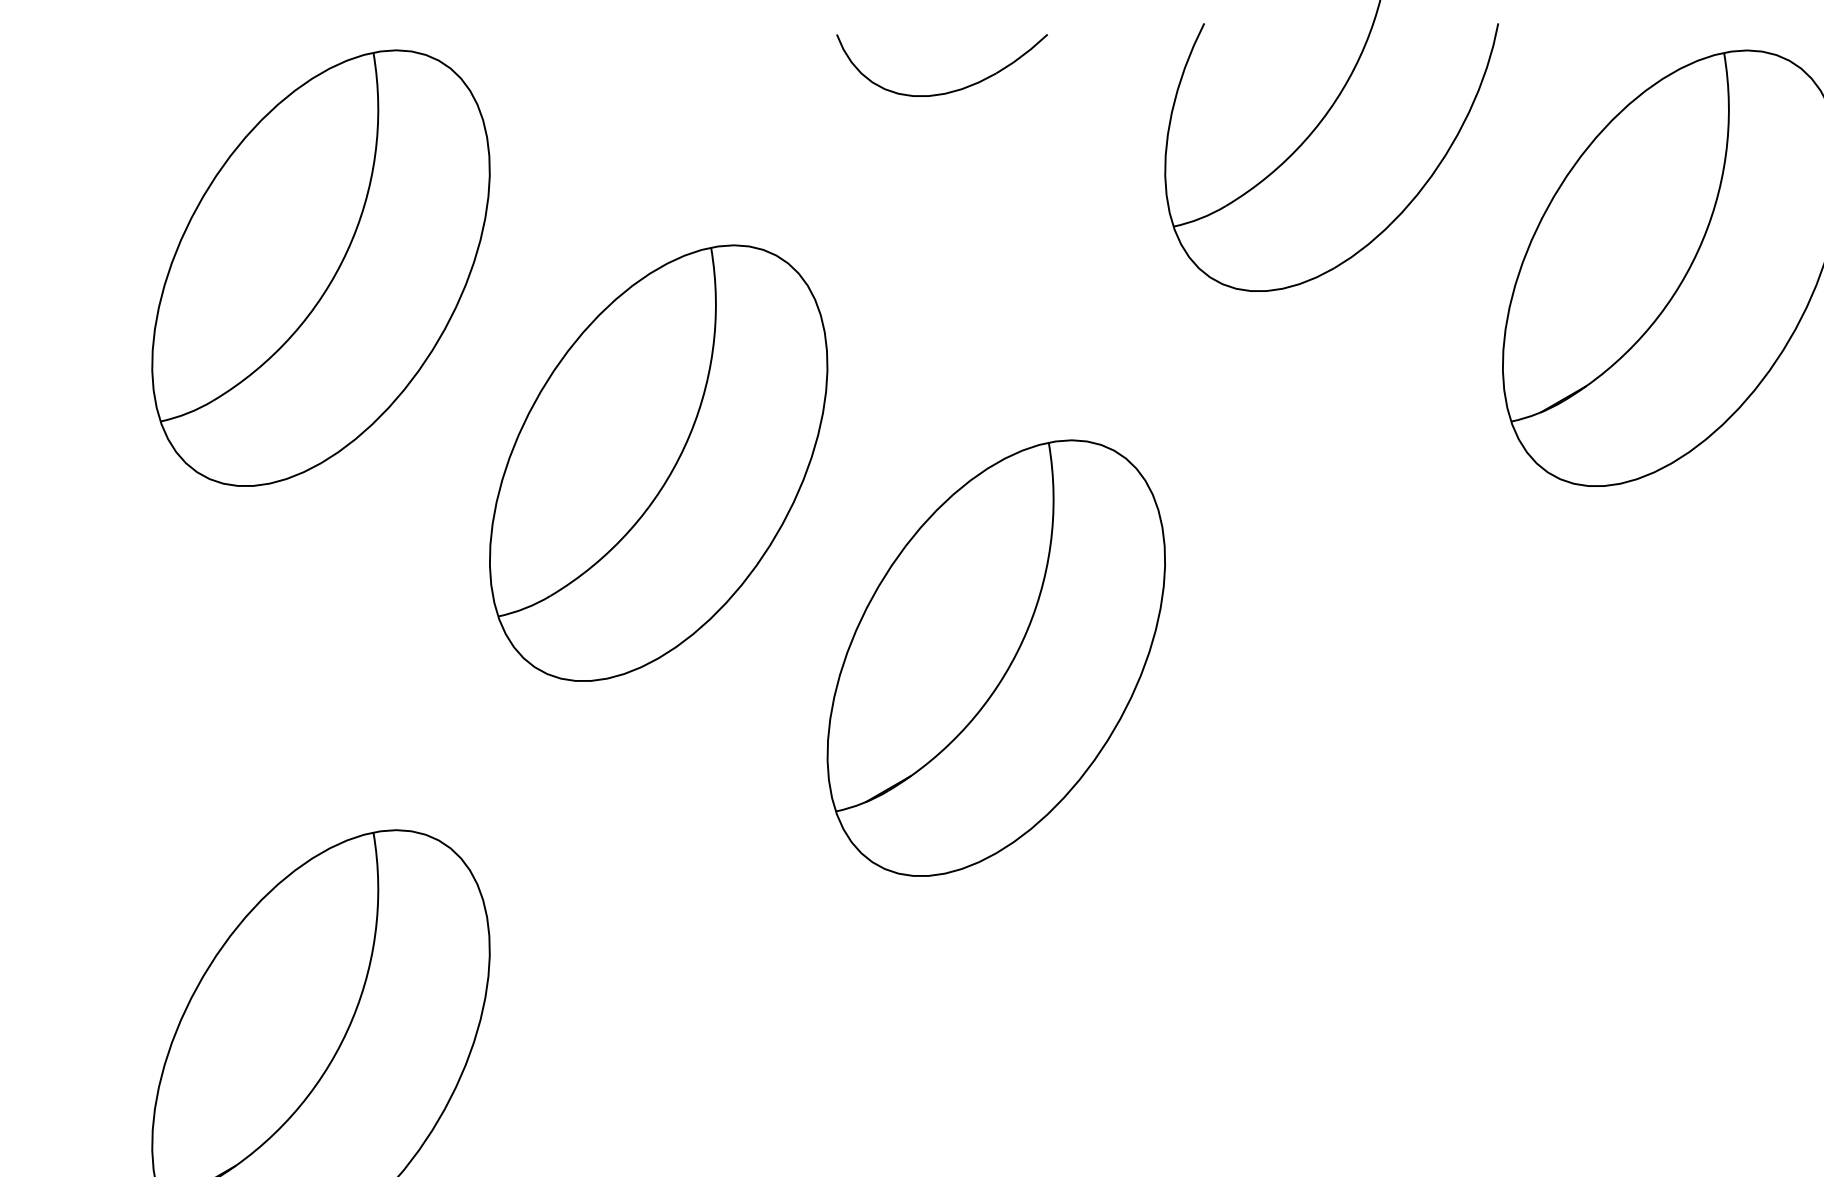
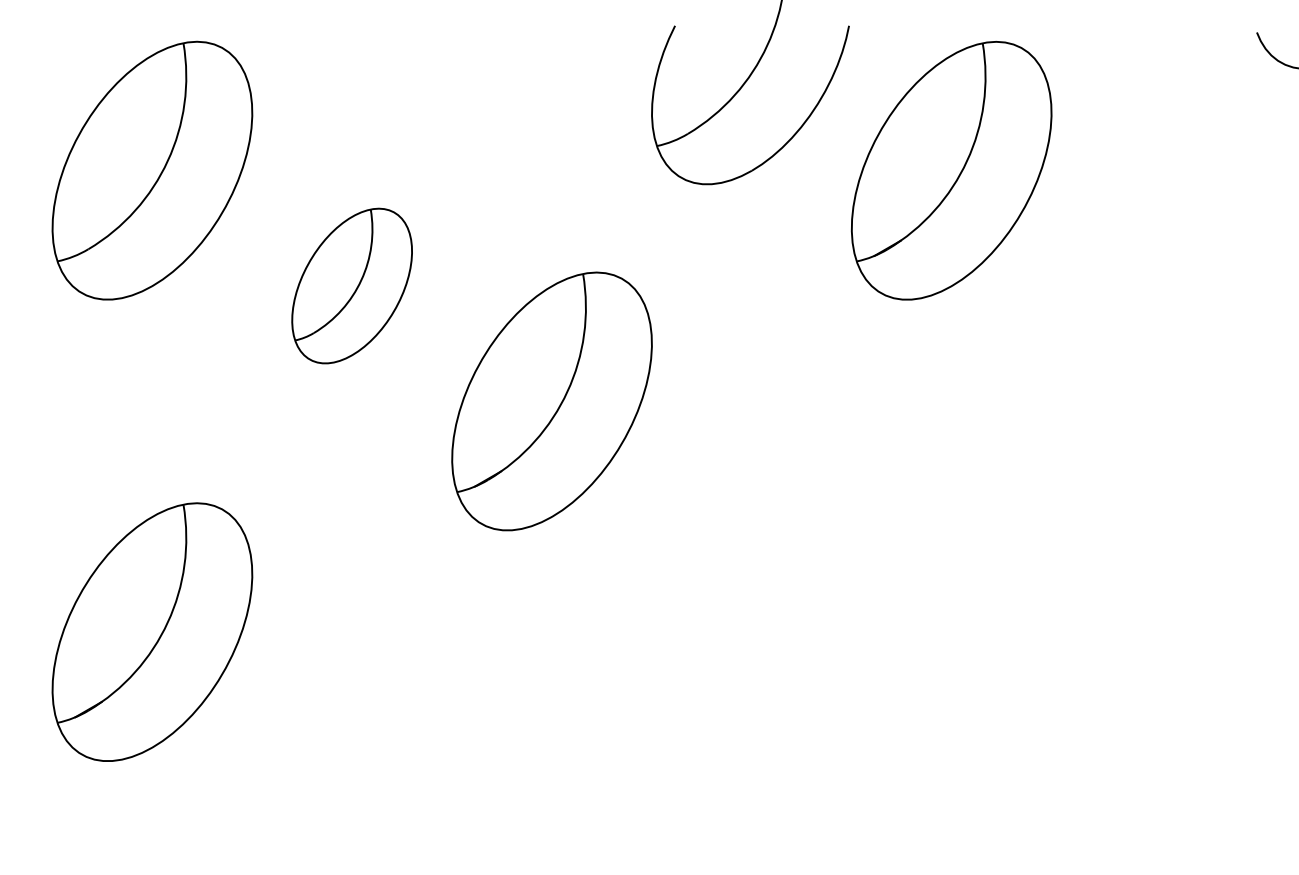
part: (949, 90) -> (524, 65), removed
part: (657, 462) -> (351, 285), size x0.6

